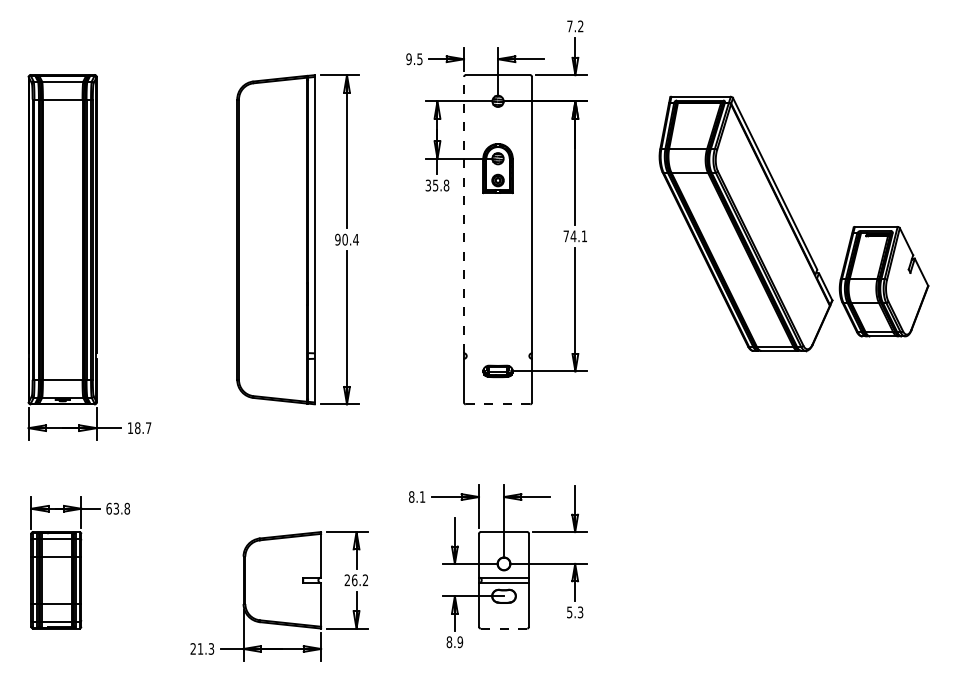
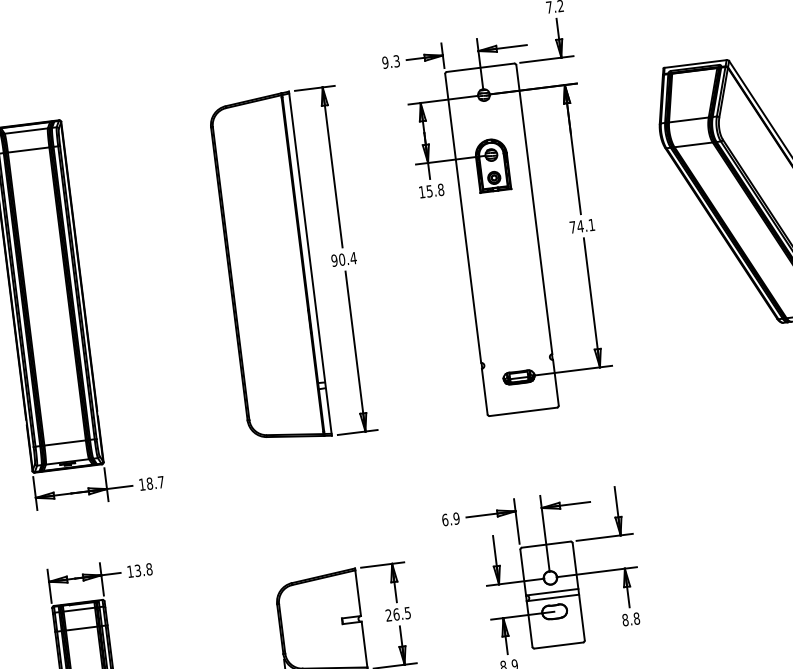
text: (419, 58) -> (396, 60), 9.5 -> 9.3
text: (428, 185) -> (422, 192), 35.8 -> 15.8
line: (464, 214) -> (463, 217), dashed -> solid
line: (497, 404) -> (522, 412), dashed -> solid
text: (417, 496) -> (451, 518), 8.1 -> 6.9
text: (108, 508) -> (129, 571), 63.8 -> 13.8
text: (365, 580) -> (407, 613), 26.2 -> 26.5
text: (575, 612) -> (631, 619), 5.3 -> 8.8
line: (503, 628) -> (558, 645), dashed -> solid

